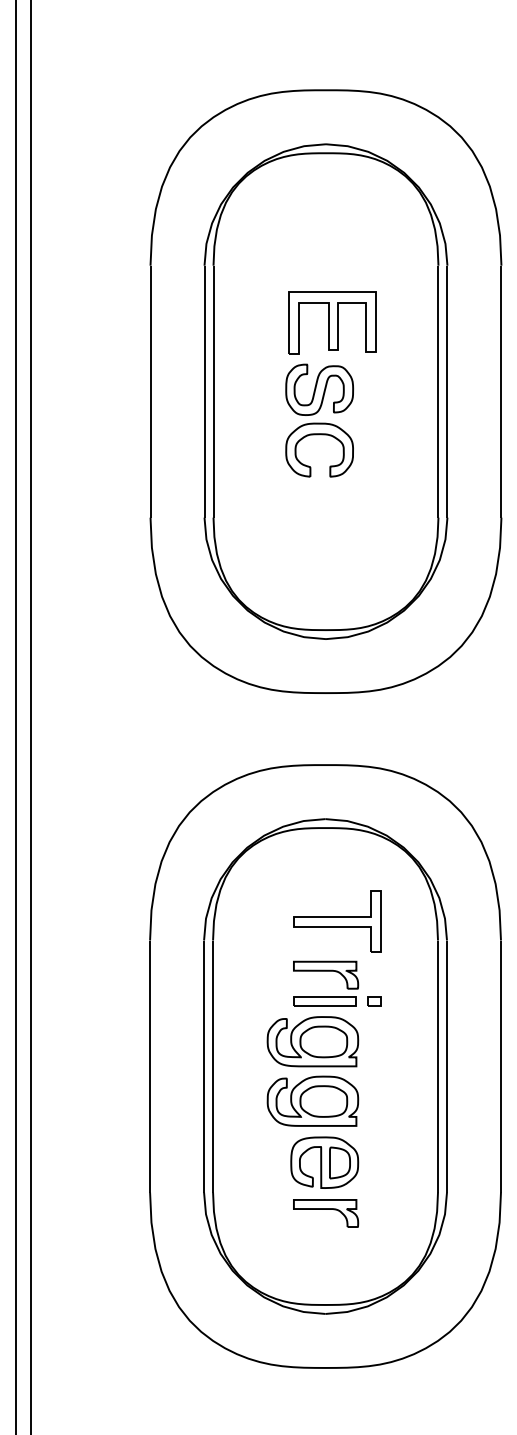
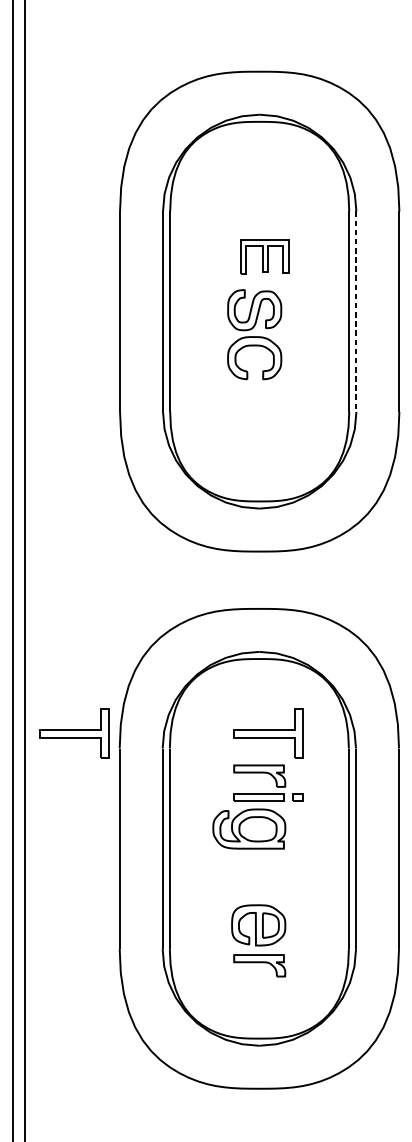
part: (332, 322) -> (264, 256), size x0.7
line: (447, 391) -> (356, 311), solid -> dashed
part: (93, 921) -> (74, 733), added
part: (312, 1100) -> (248, 875), removed

